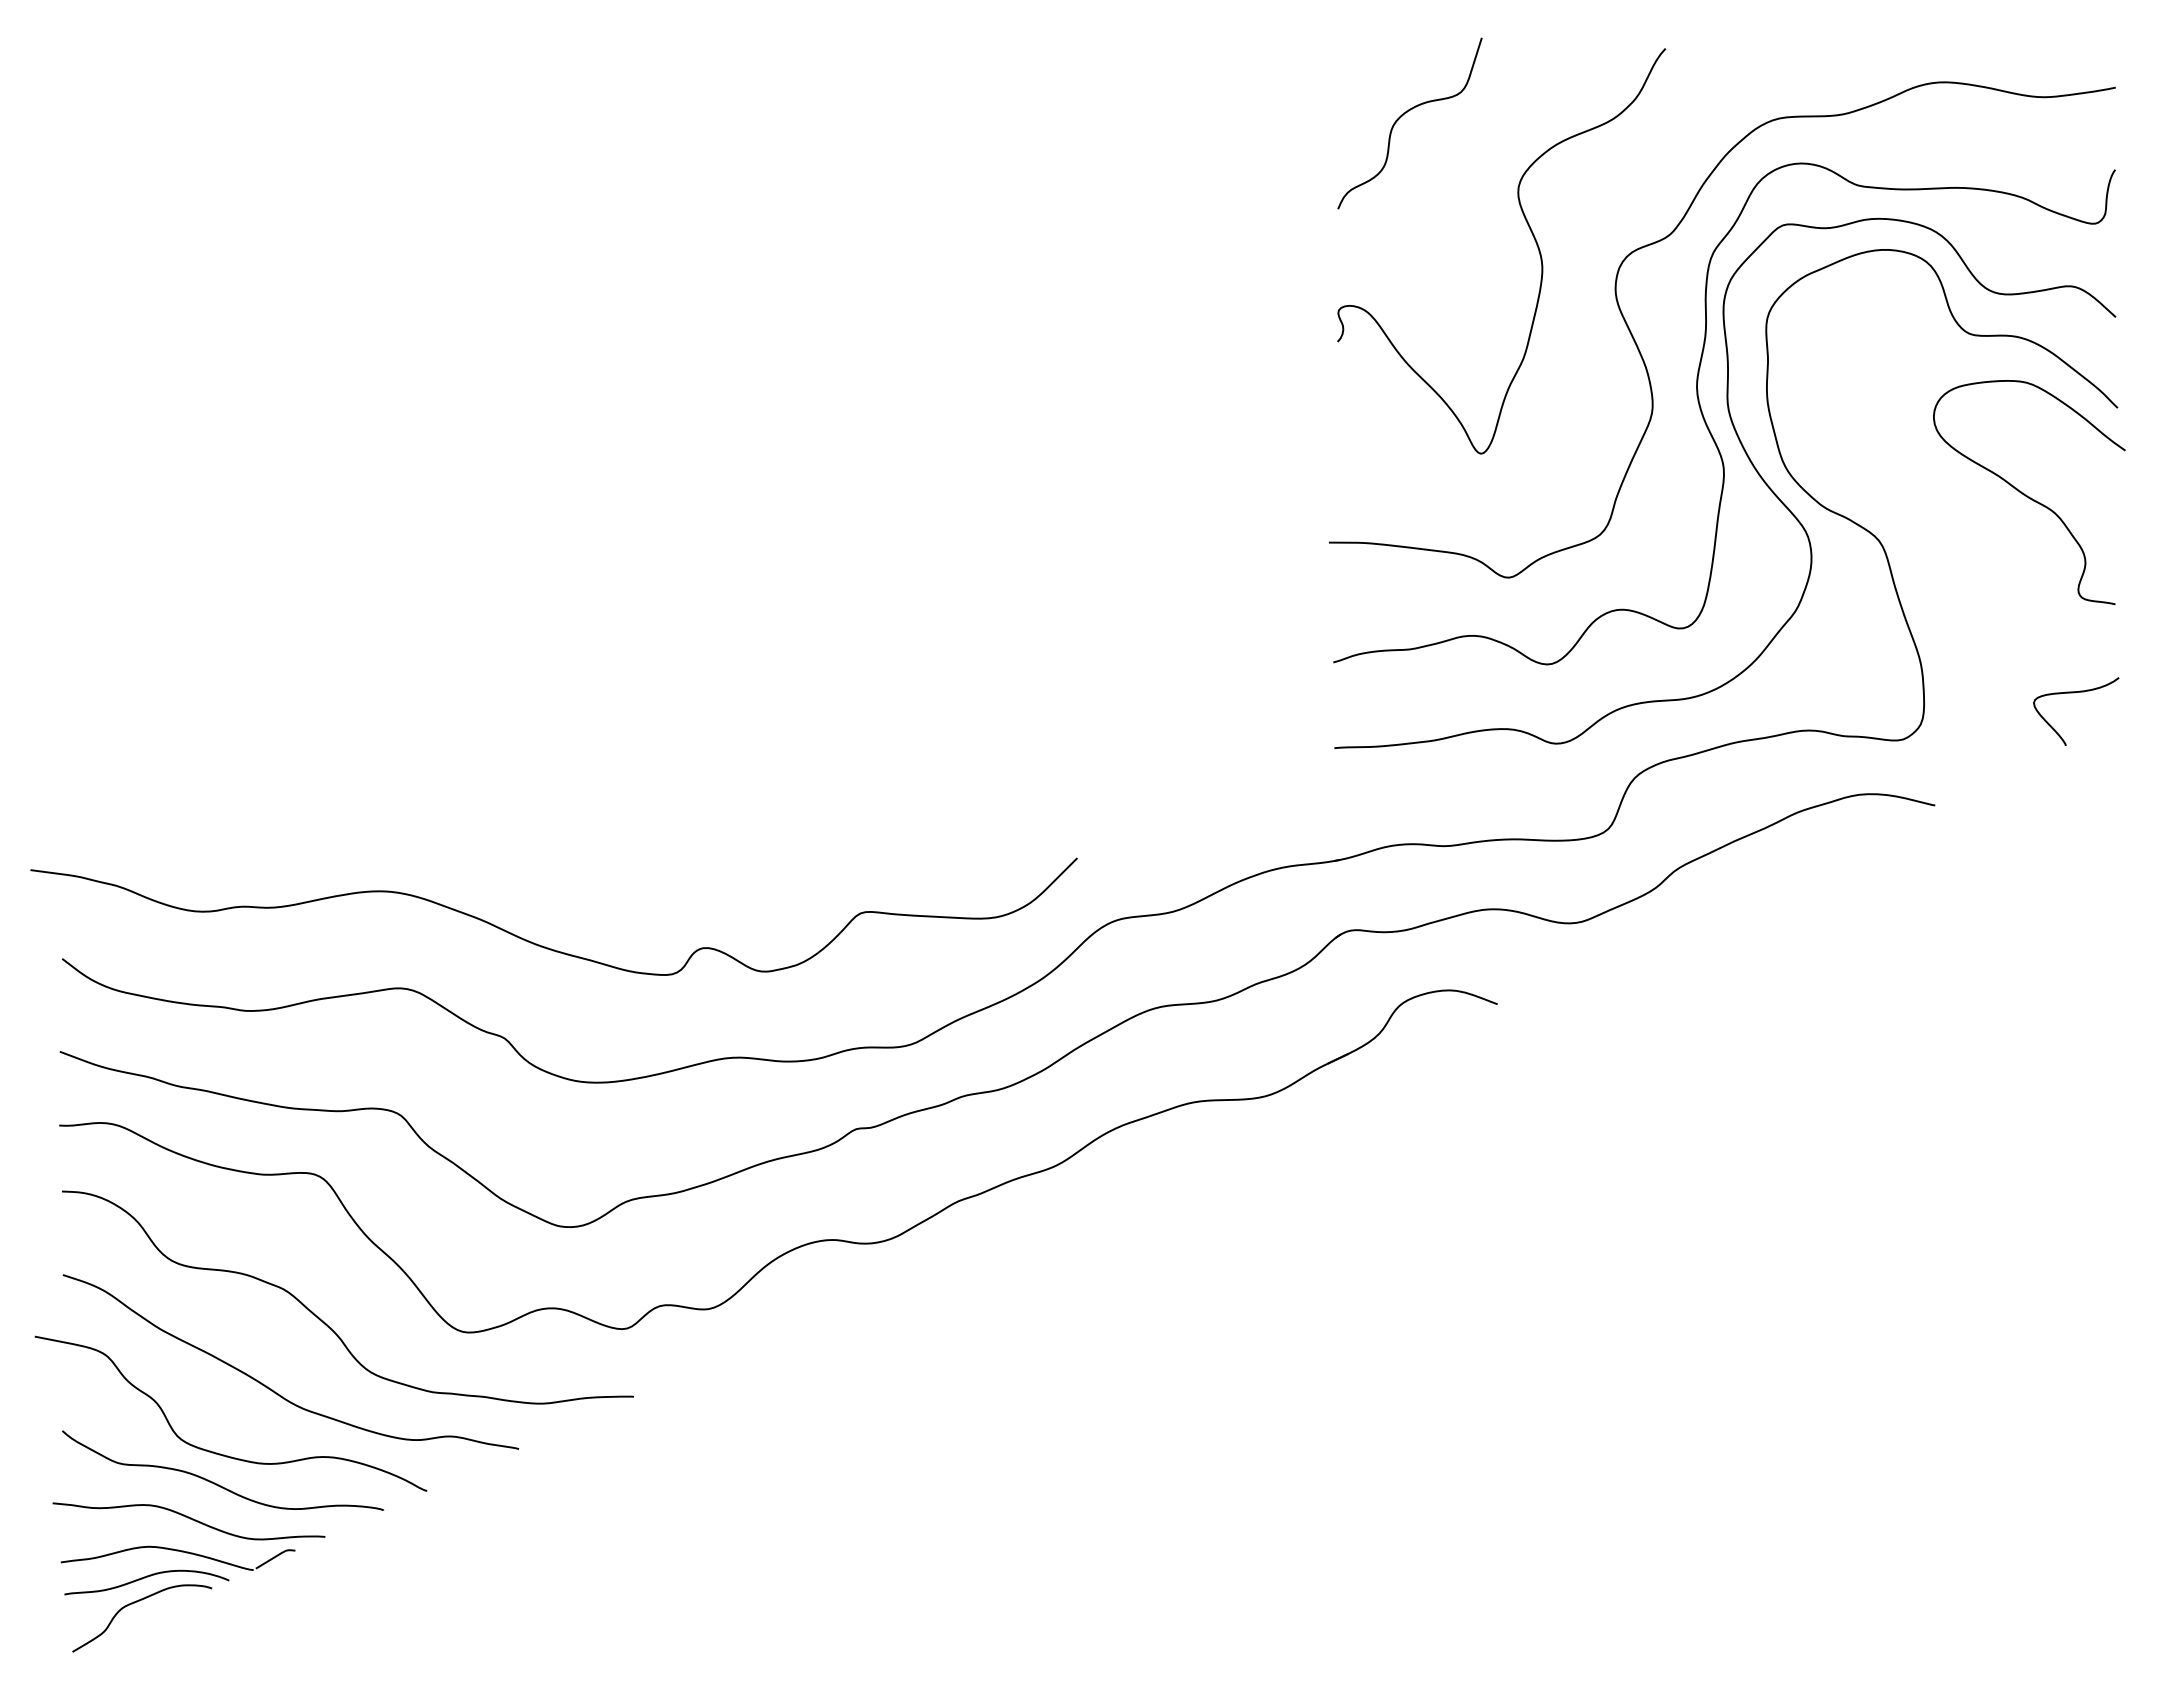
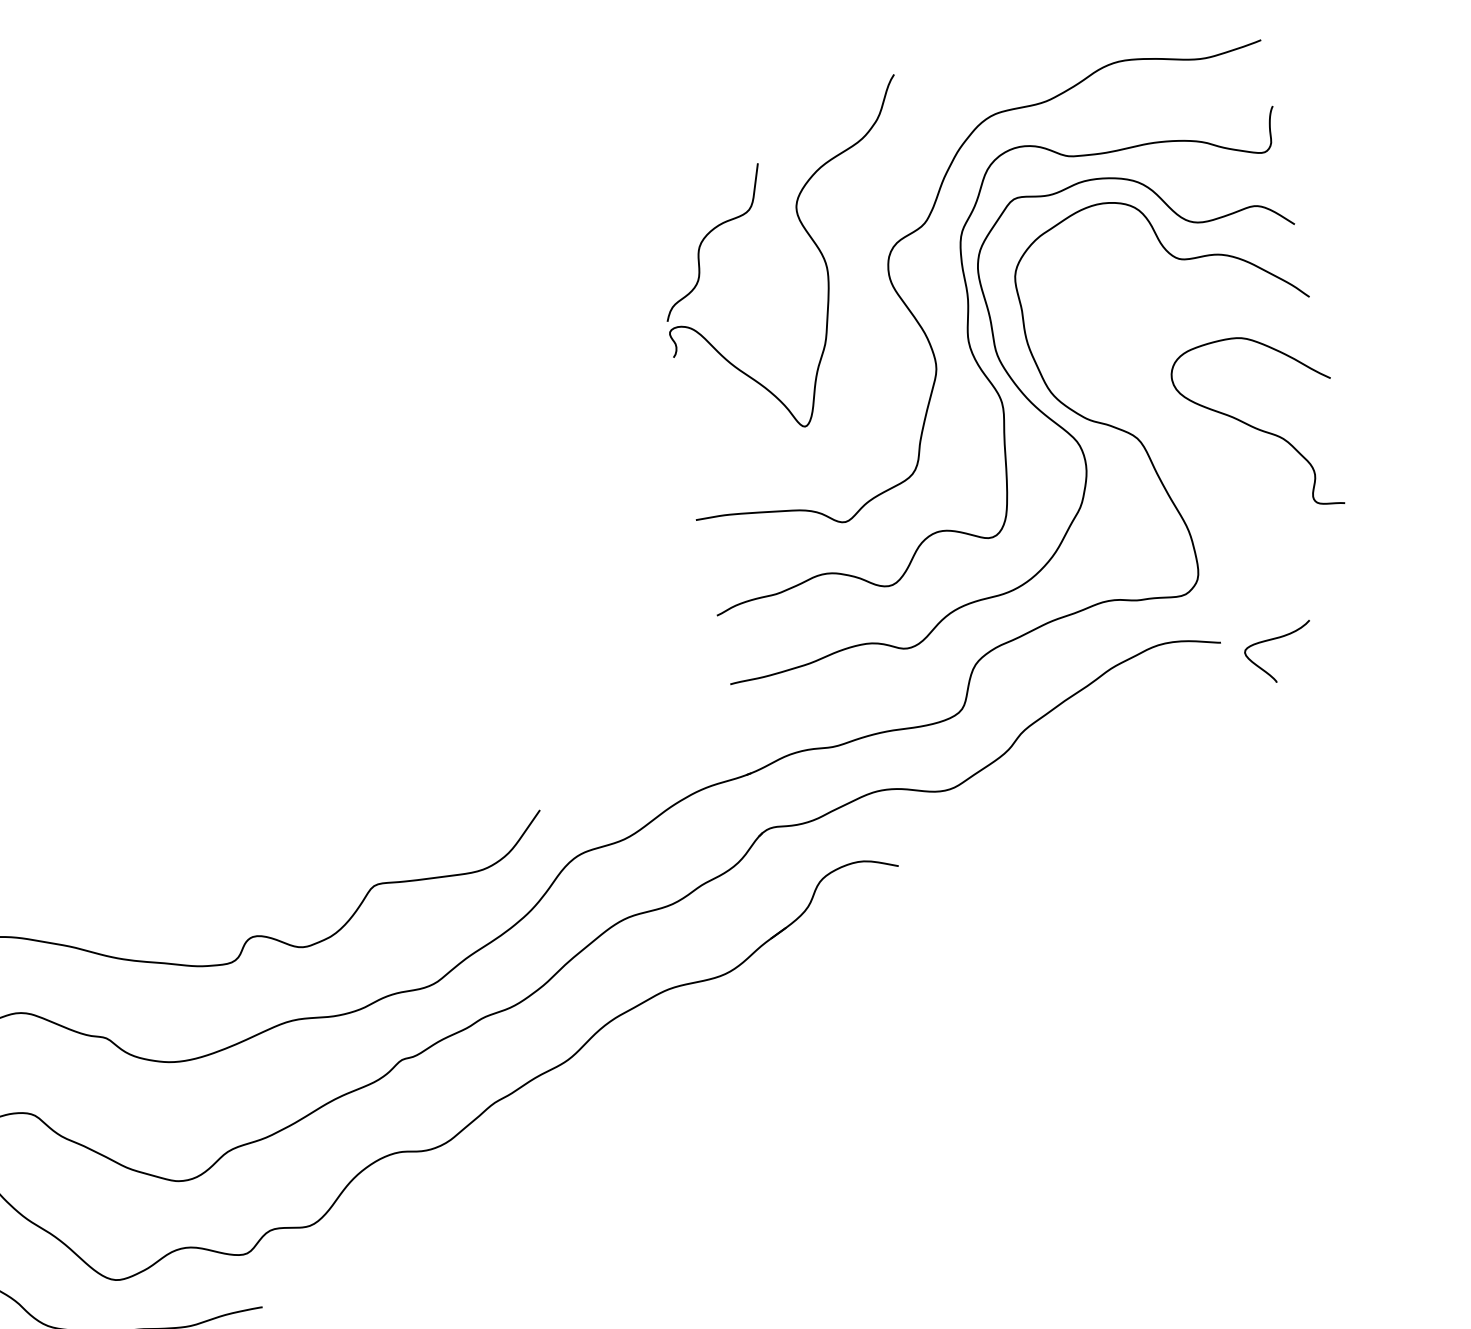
curve: (1402, 116) -> (705, 237), moved
curve: (2026, 494) -> (1257, 427), moved
curve: (2074, 693) -> (1276, 639), moved

